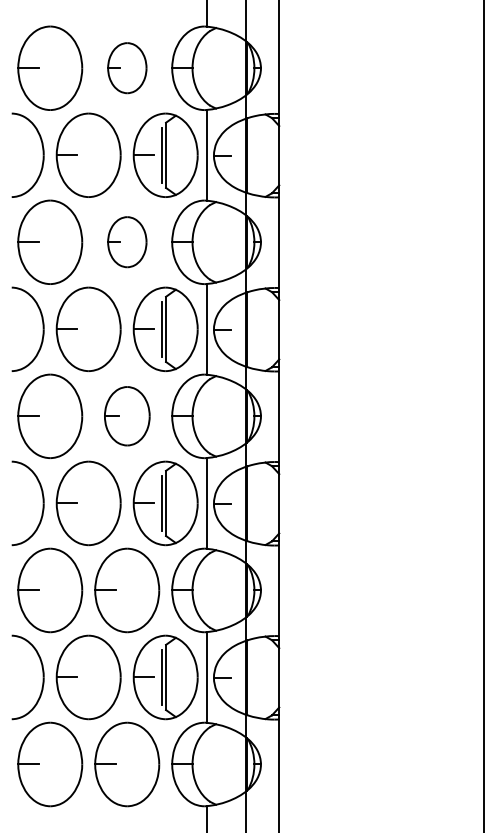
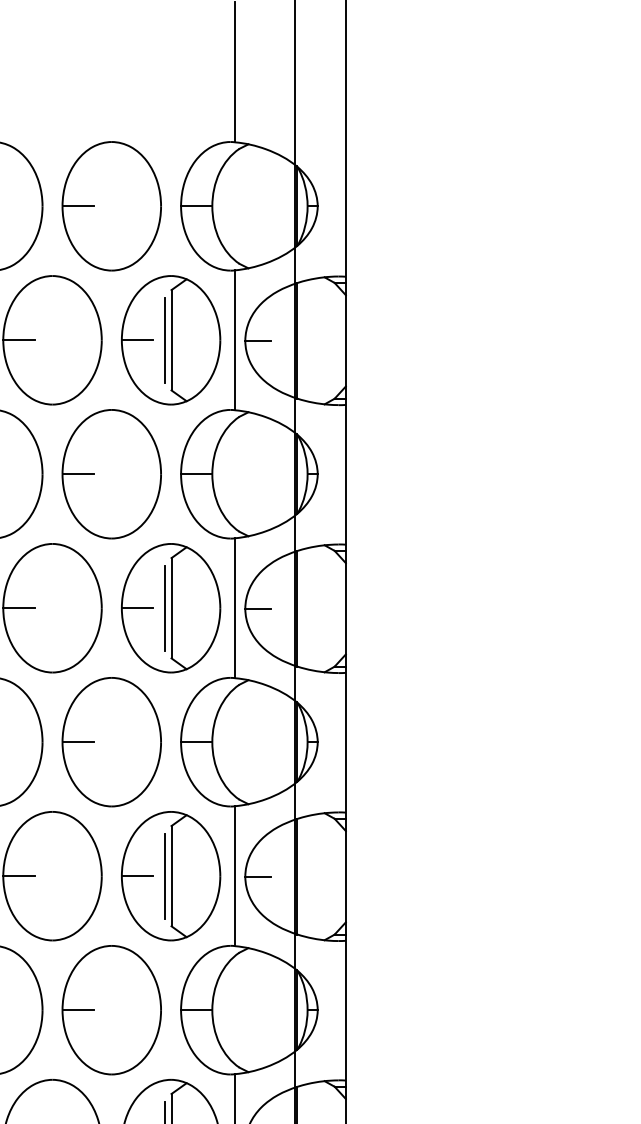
part: (127, 67) -> (112, 205), size x1.67
part: (127, 241) -> (112, 472), size x1.67
part: (127, 415) -> (112, 740), size x1.43

